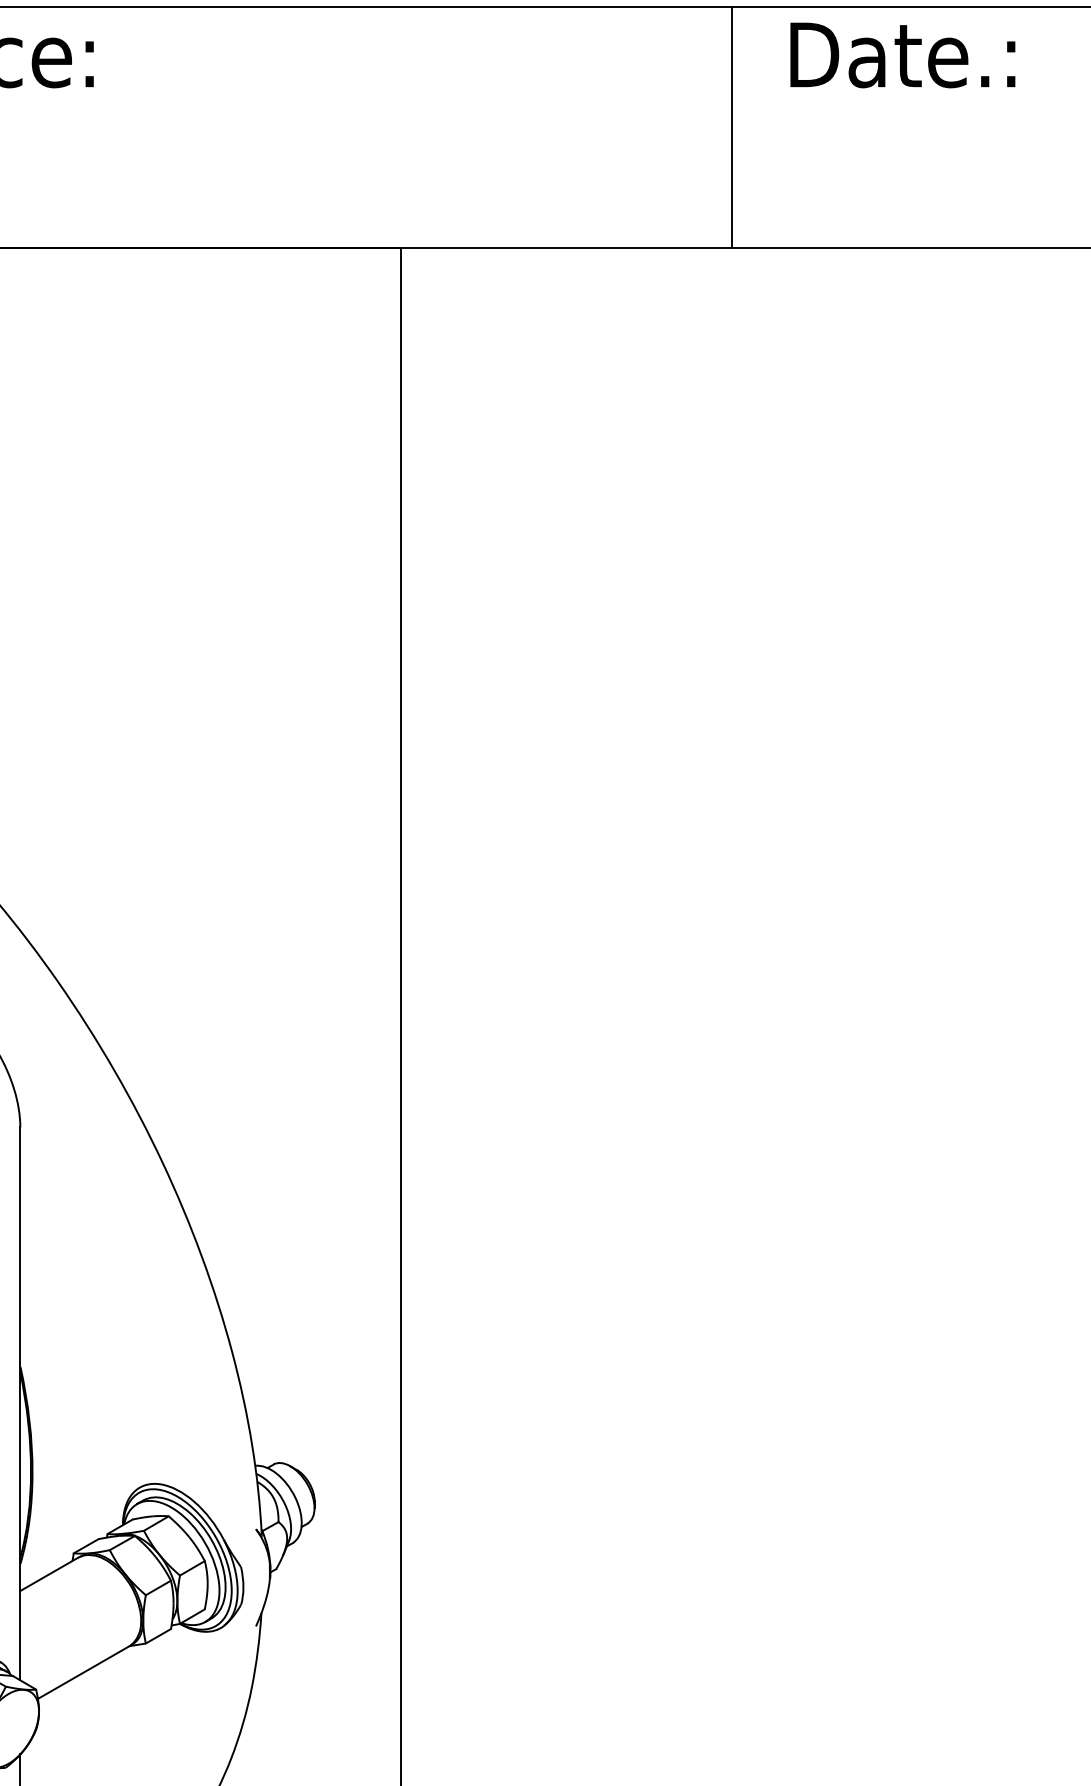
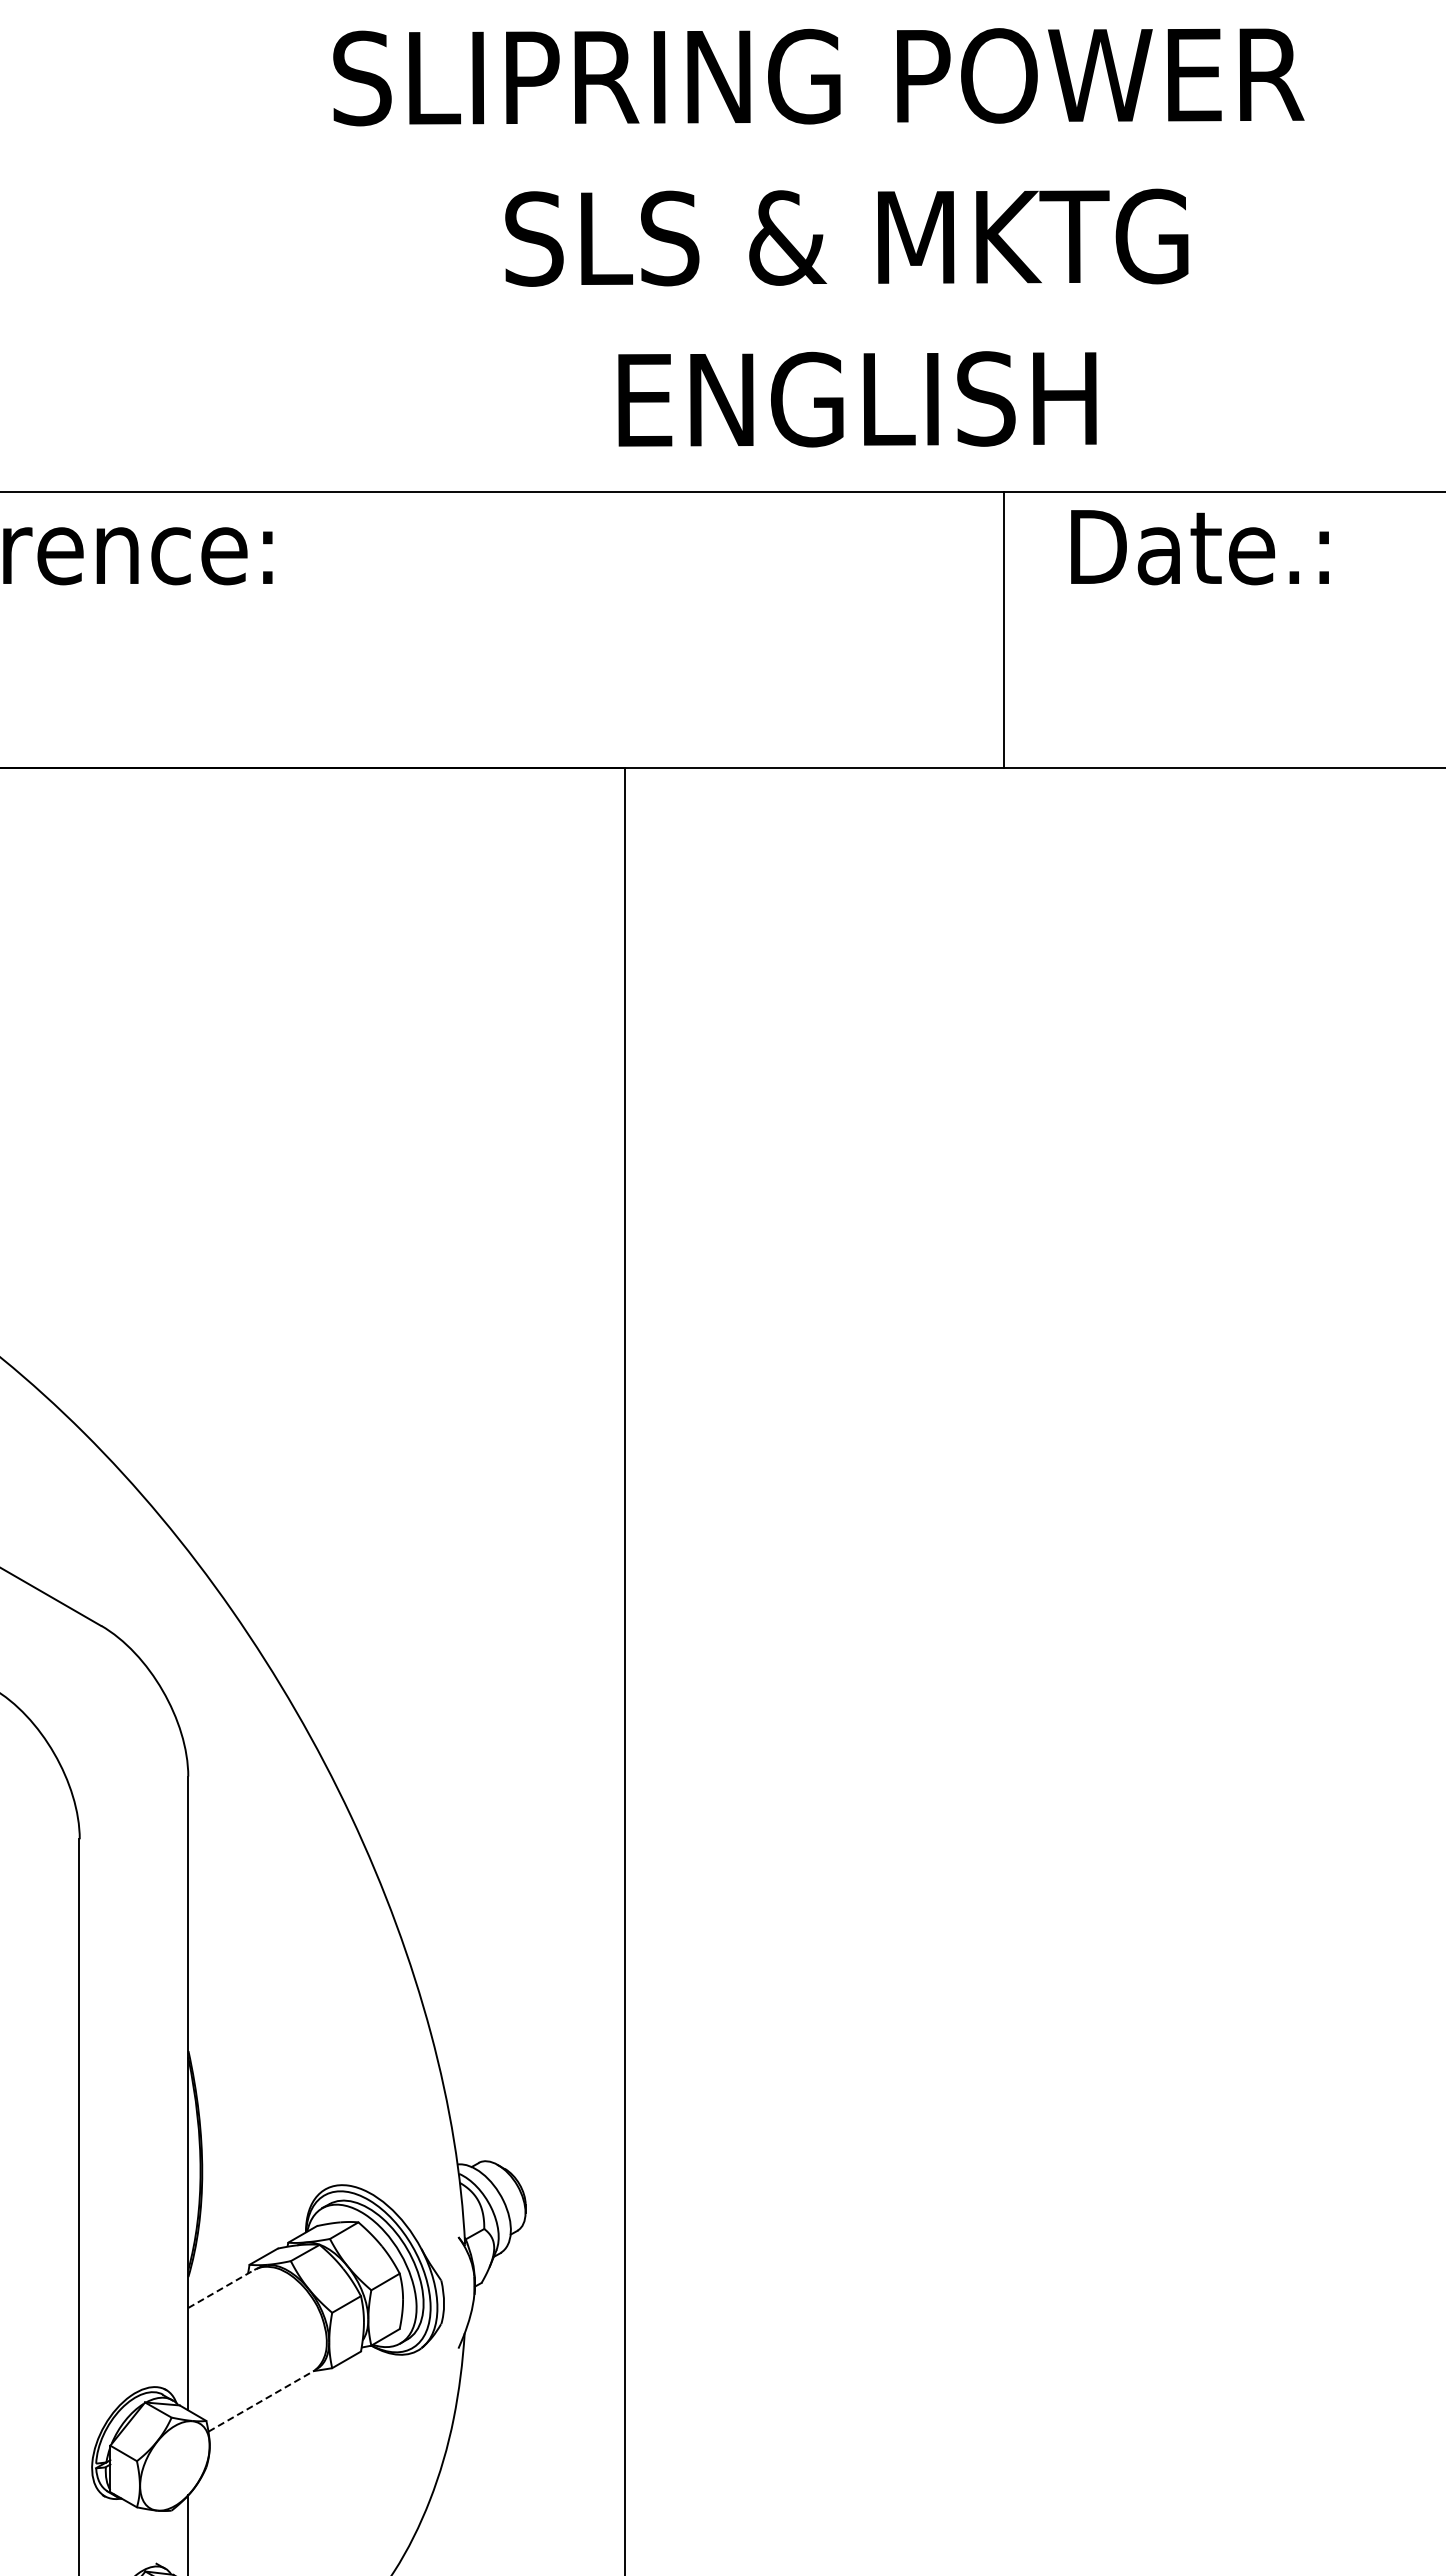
line: (49, 1574) -> (221, 2288), solid -> dashed
line: (84, 1672) -> (261, 2401), solid -> dashed

